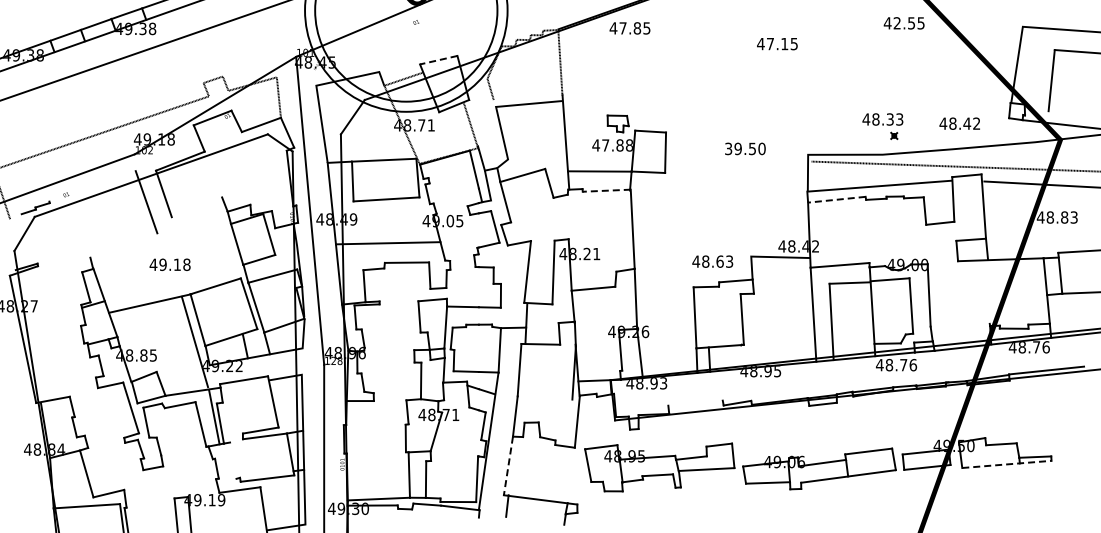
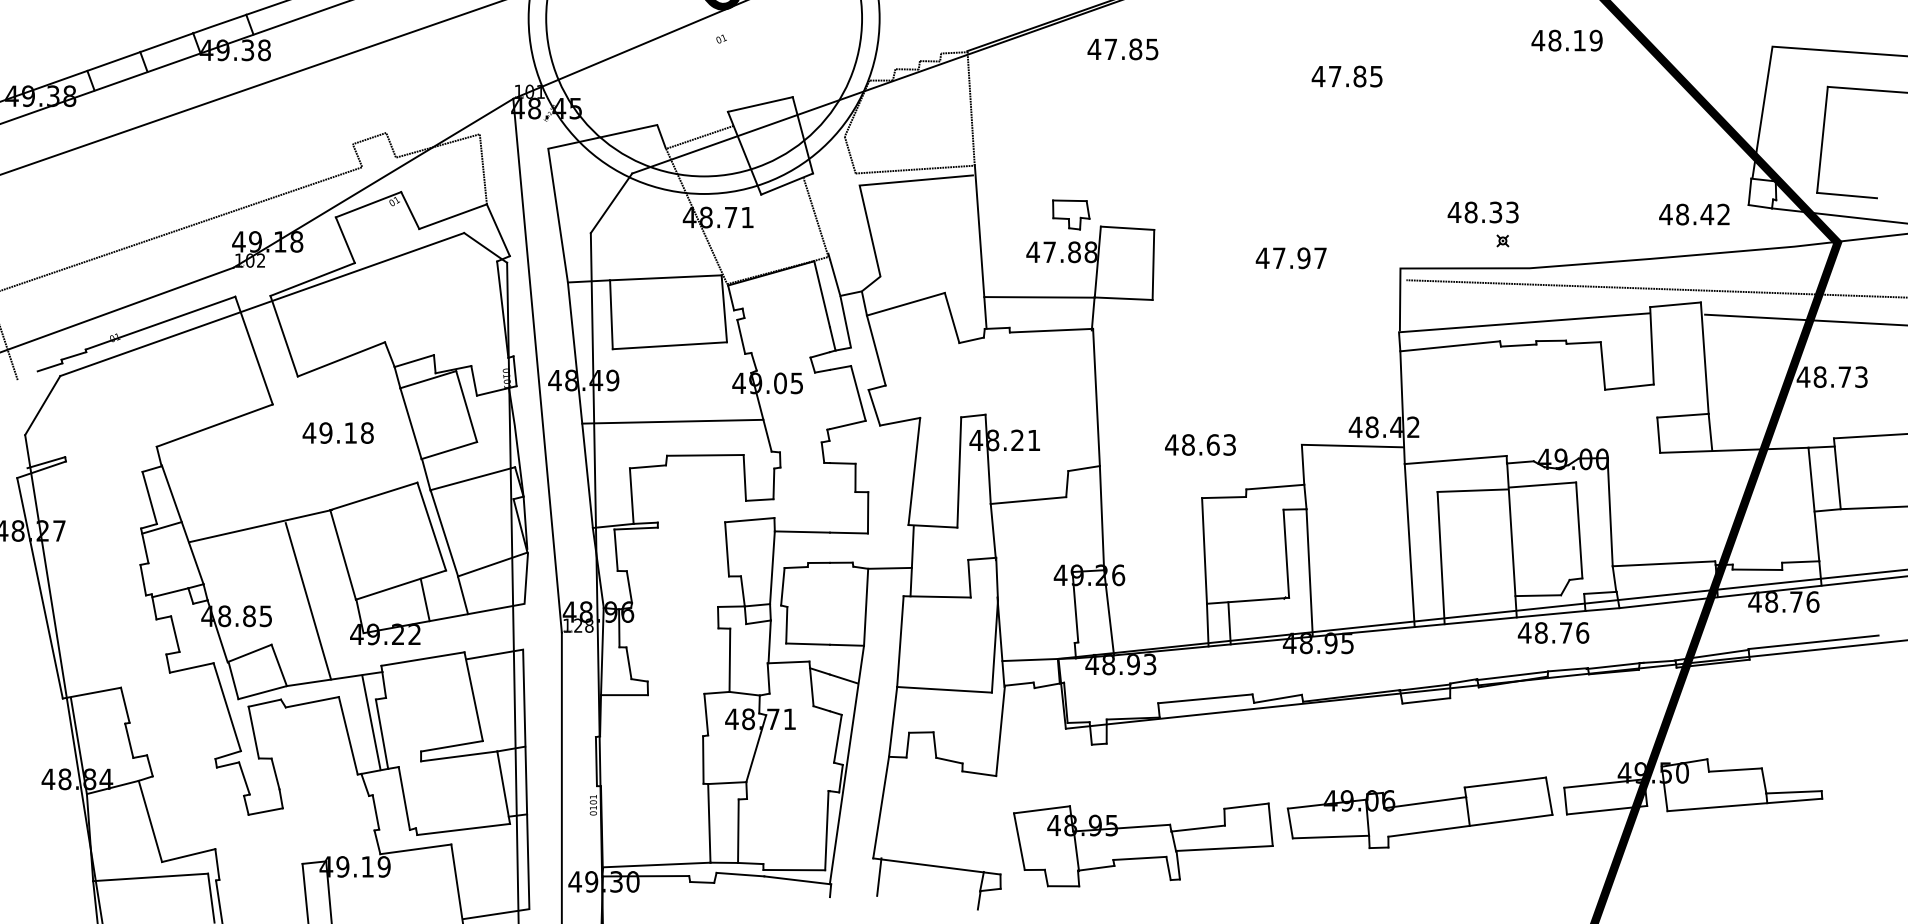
text: (908, 23) -> (1574, 40), 42.55 -> 48.19
text: (629, 28) -> (1122, 49), moved
text: (784, 43) -> (1359, 75), 47.15 -> 47.85
line: (438, 60) -> (759, 105), dashed -> solid
line: (527, 97) -> (914, 169), added
line: (1065, 112) -> (1846, 195), added
text: (959, 123) -> (1693, 214), moved
part: (882, 126) -> (1482, 224), moved
text: (744, 148) -> (1290, 257), 39.50 -> 47.97
line: (92, 186) -> (160, 323), added
line: (606, 190) -> (1051, 330), dashed -> solid
line: (836, 199) -> (1449, 345), dashed -> solid
line: (196, 207) -> (340, 359), added
text: (1064, 217) -> (1844, 377), 48.83 -> 48.73
line: (123, 245) -> (214, 425), added
text: (712, 261) -> (1200, 444), moved
text: (169, 264) -> (337, 432), moved
line: (959, 324) -> (1662, 562), added
line: (755, 329) -> (1309, 571), added
line: (194, 341) -> (307, 600), moved
line: (544, 397) -> (943, 688), added
line: (695, 402) -> (1205, 697), added
line: (233, 460) -> (404, 798), added
line: (1006, 464) -> (1744, 805), dashed -> solid
line: (508, 465) -> (881, 806), dashed -> solid
part: (659, 467) -> (1142, 844), moved

